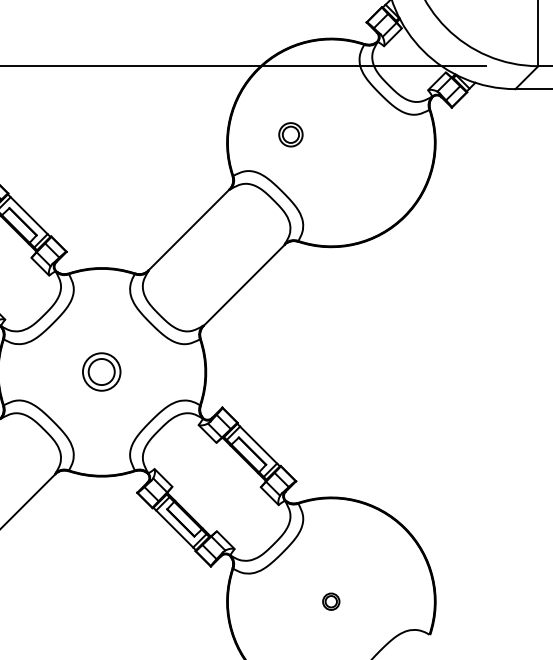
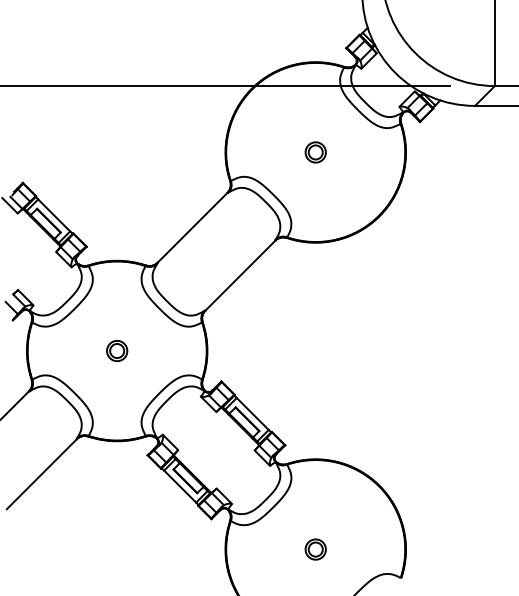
part: (290, 134) -> (315, 152), moved
part: (102, 372) -> (117, 351), size x0.62
part: (331, 601) -> (315, 549), size x1.43

